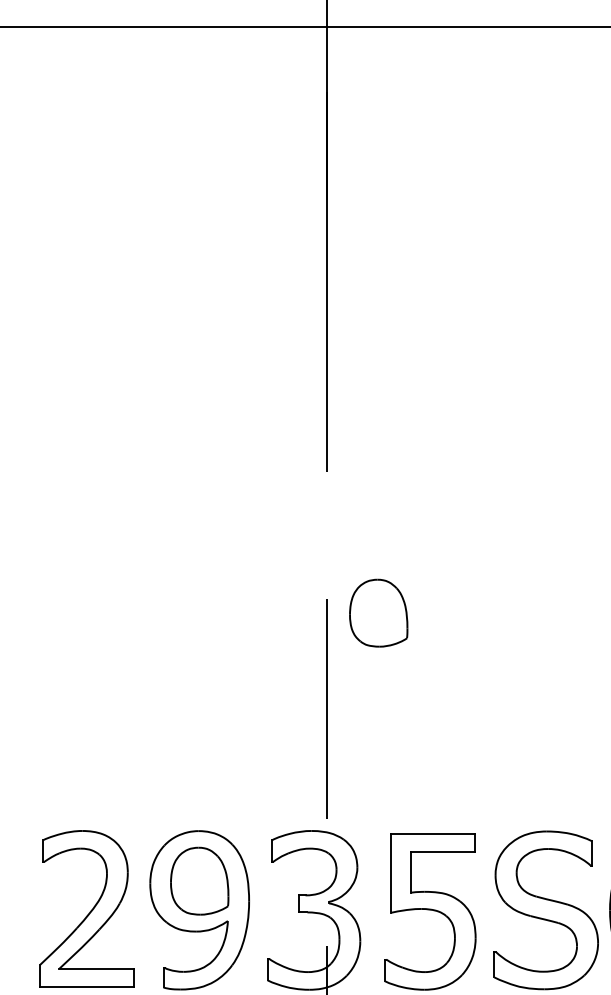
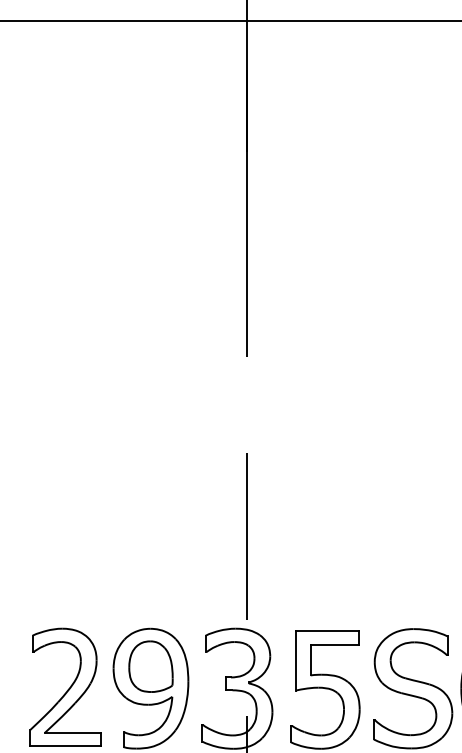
part: (378, 612) -> (286, 463), removed

